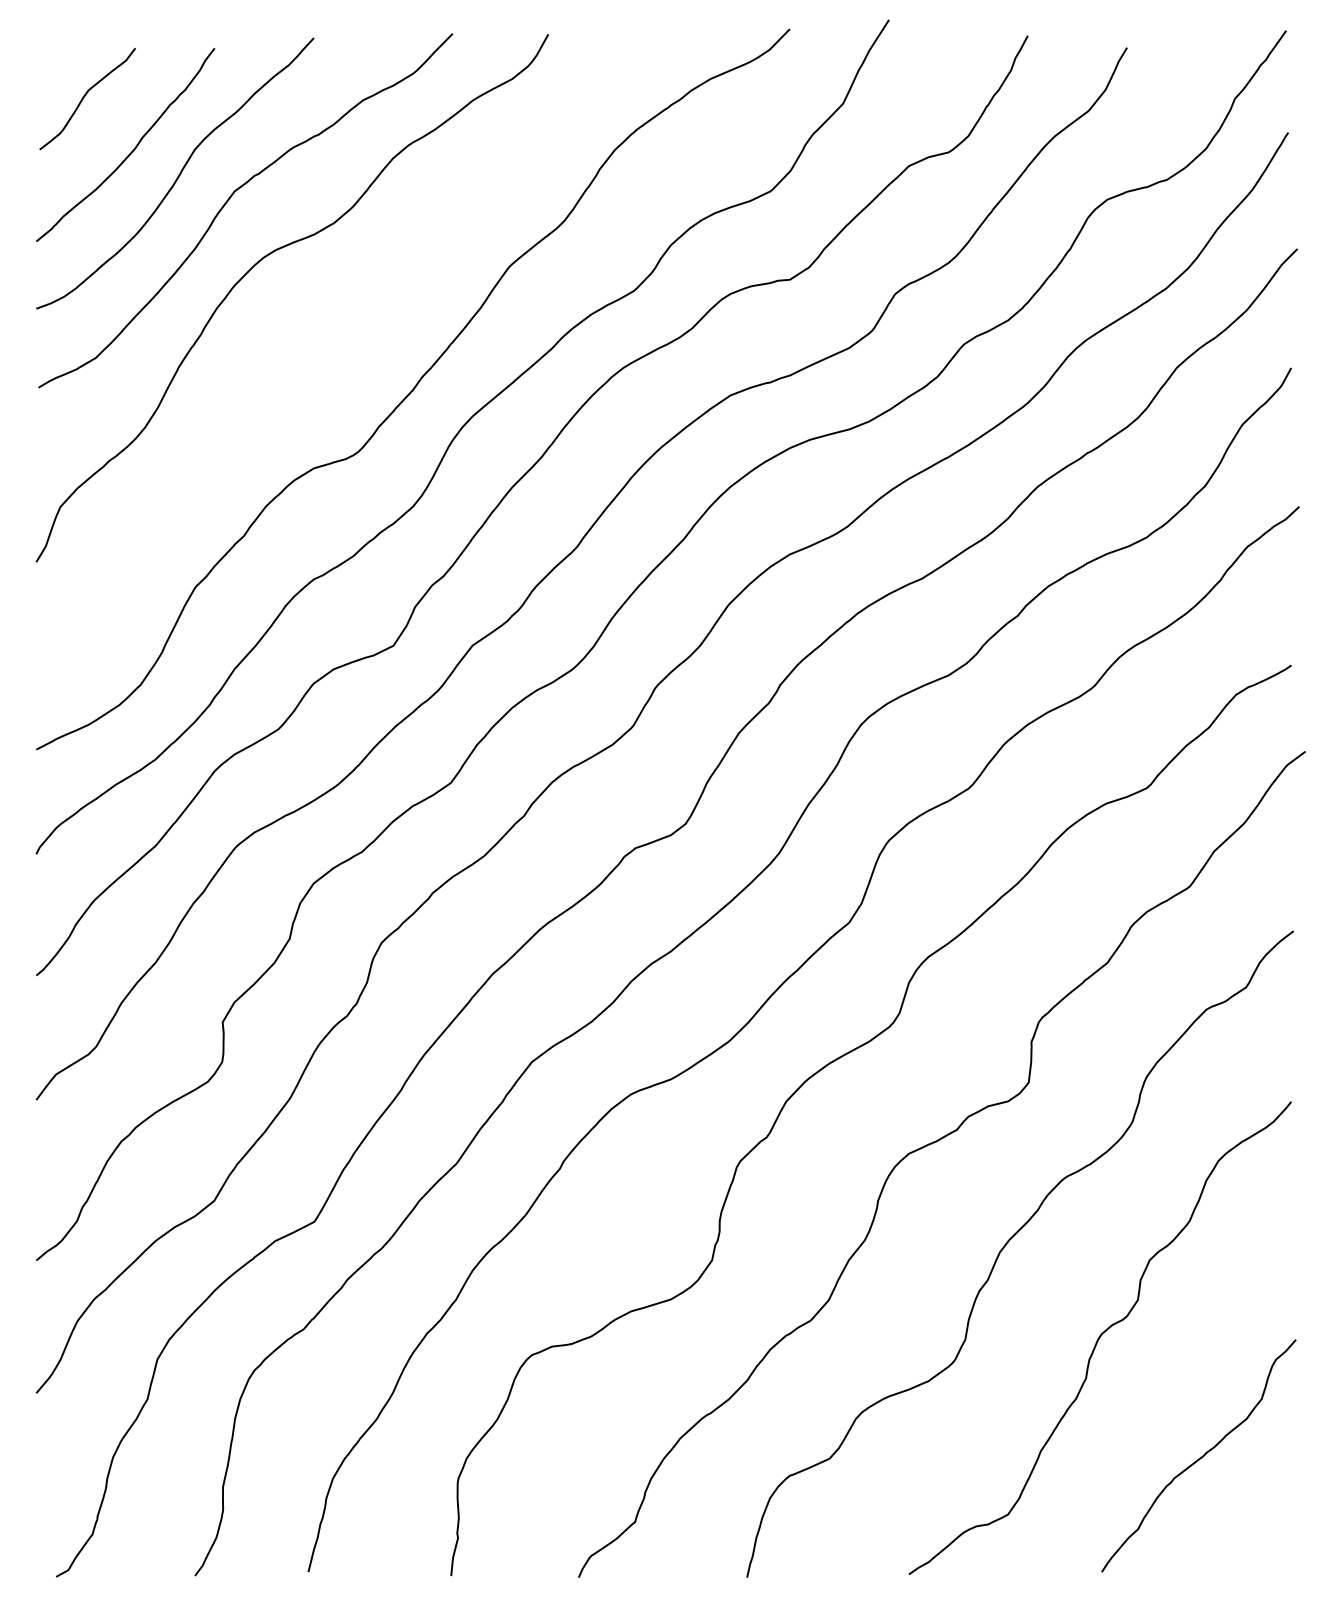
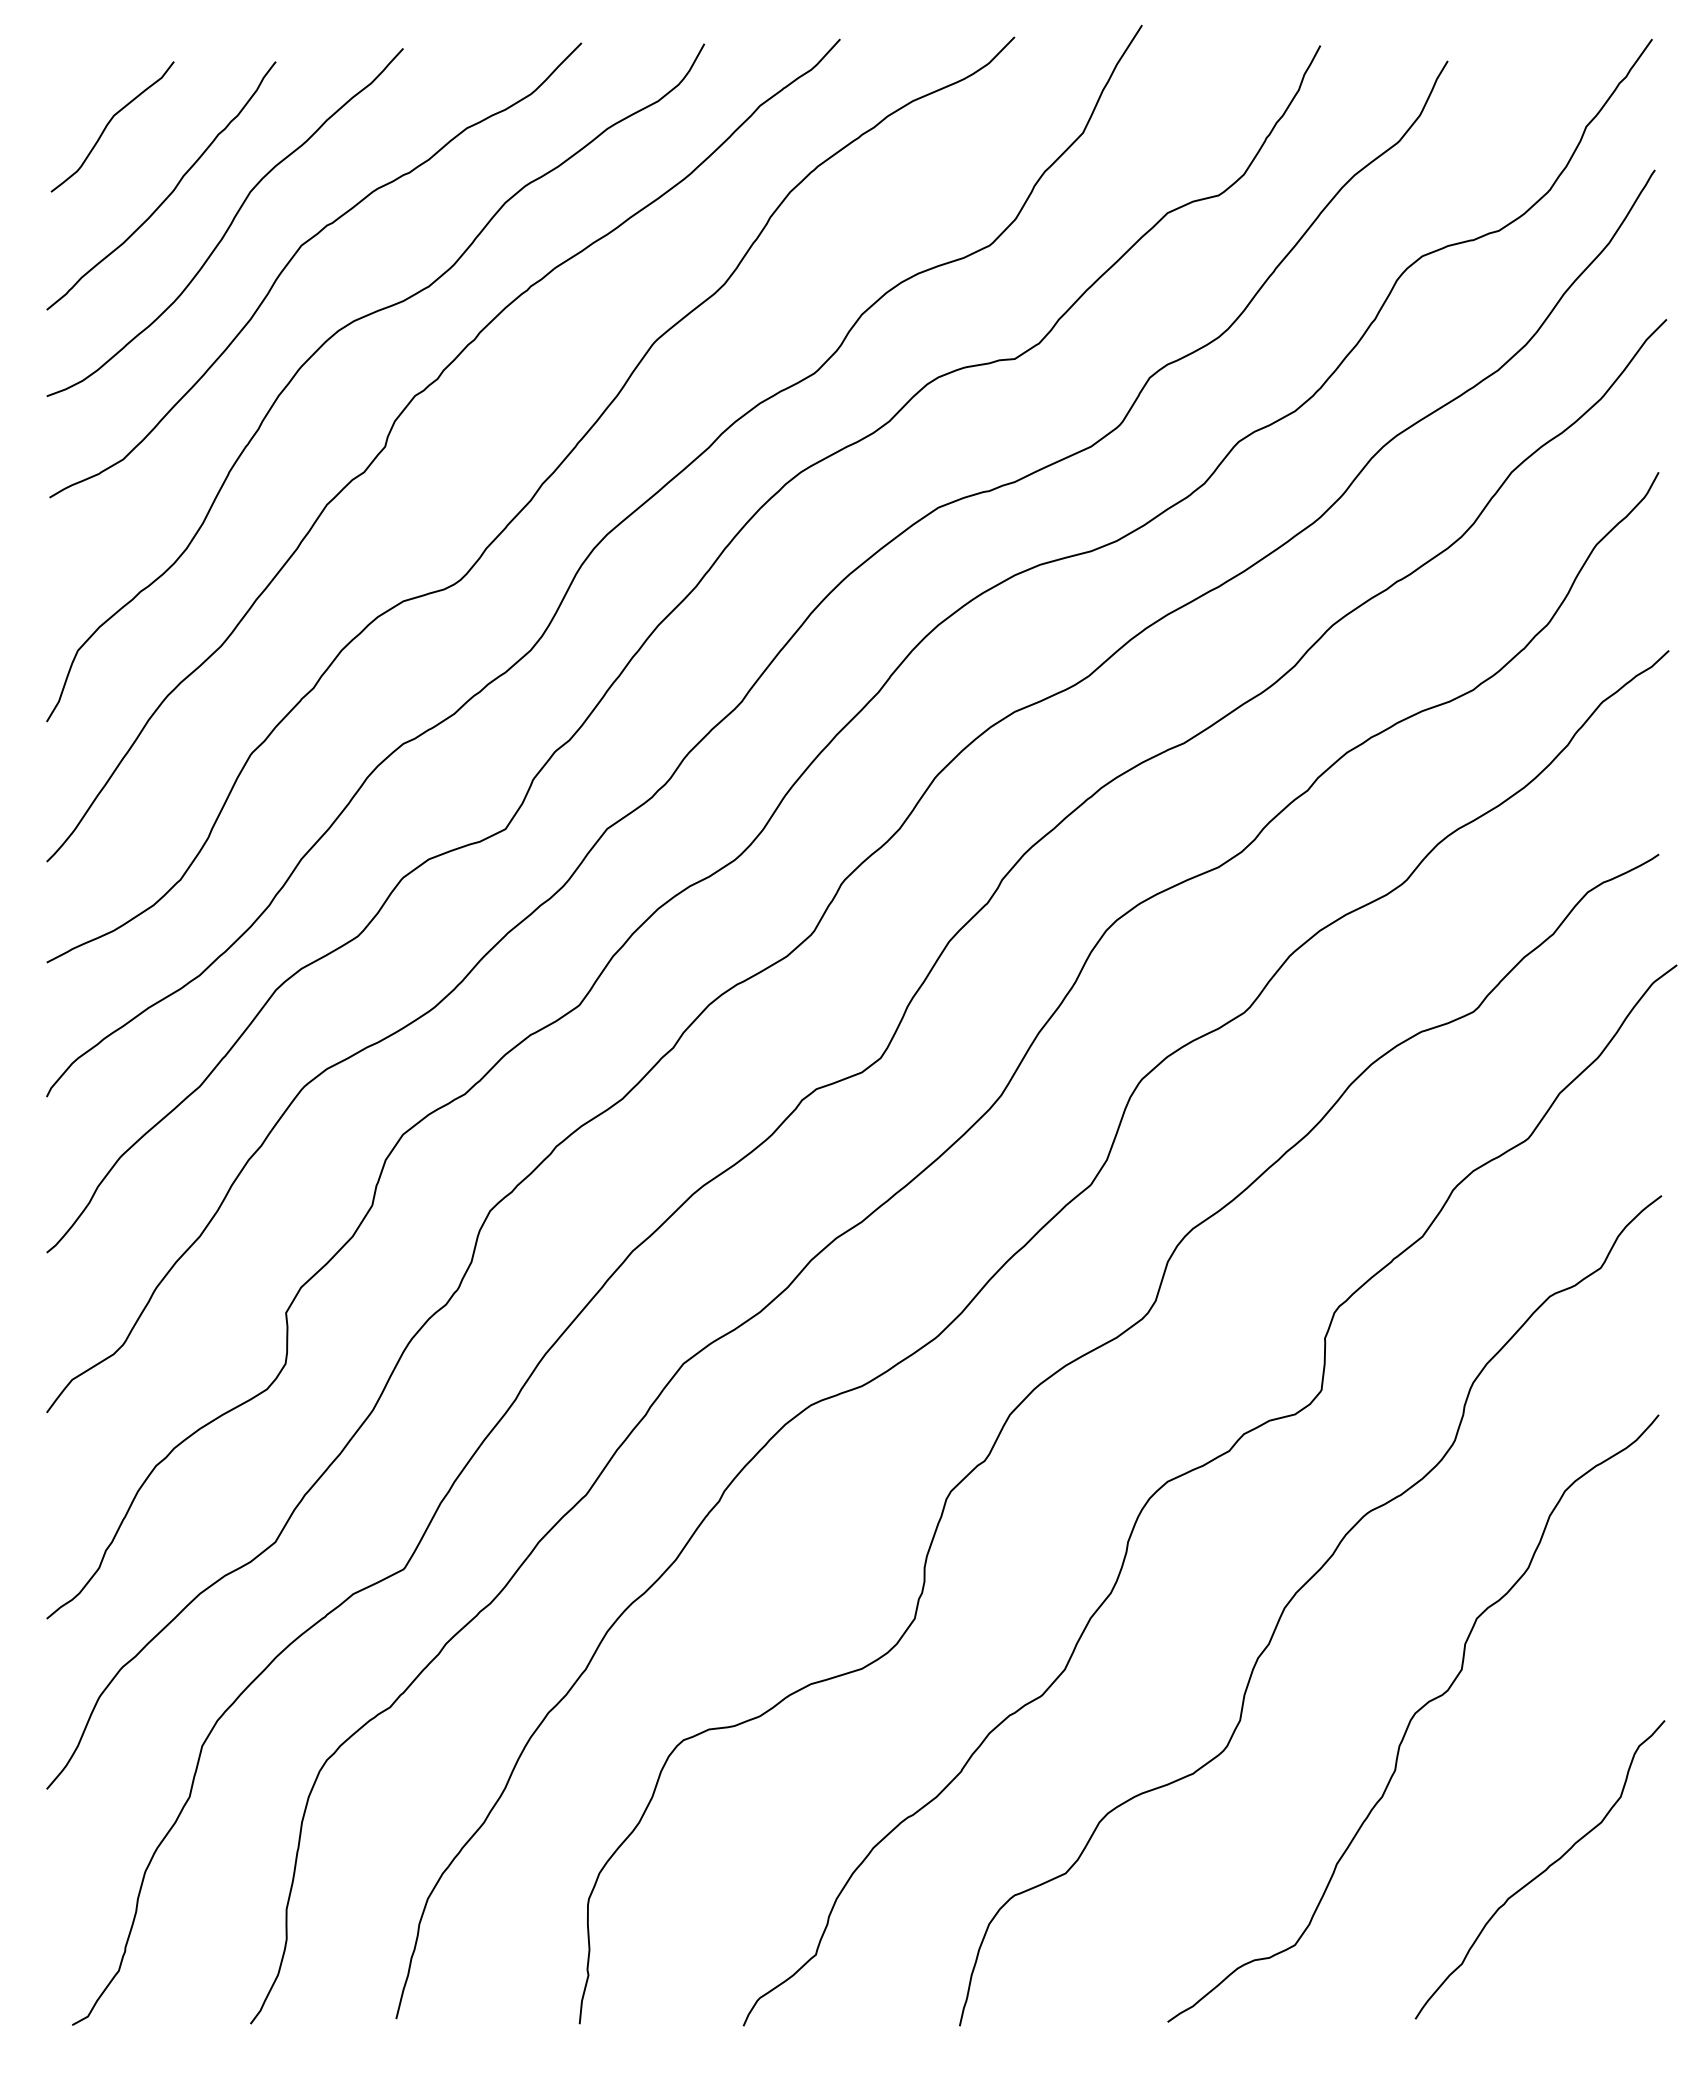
curve: (310, 325) -> (399, 417), added

